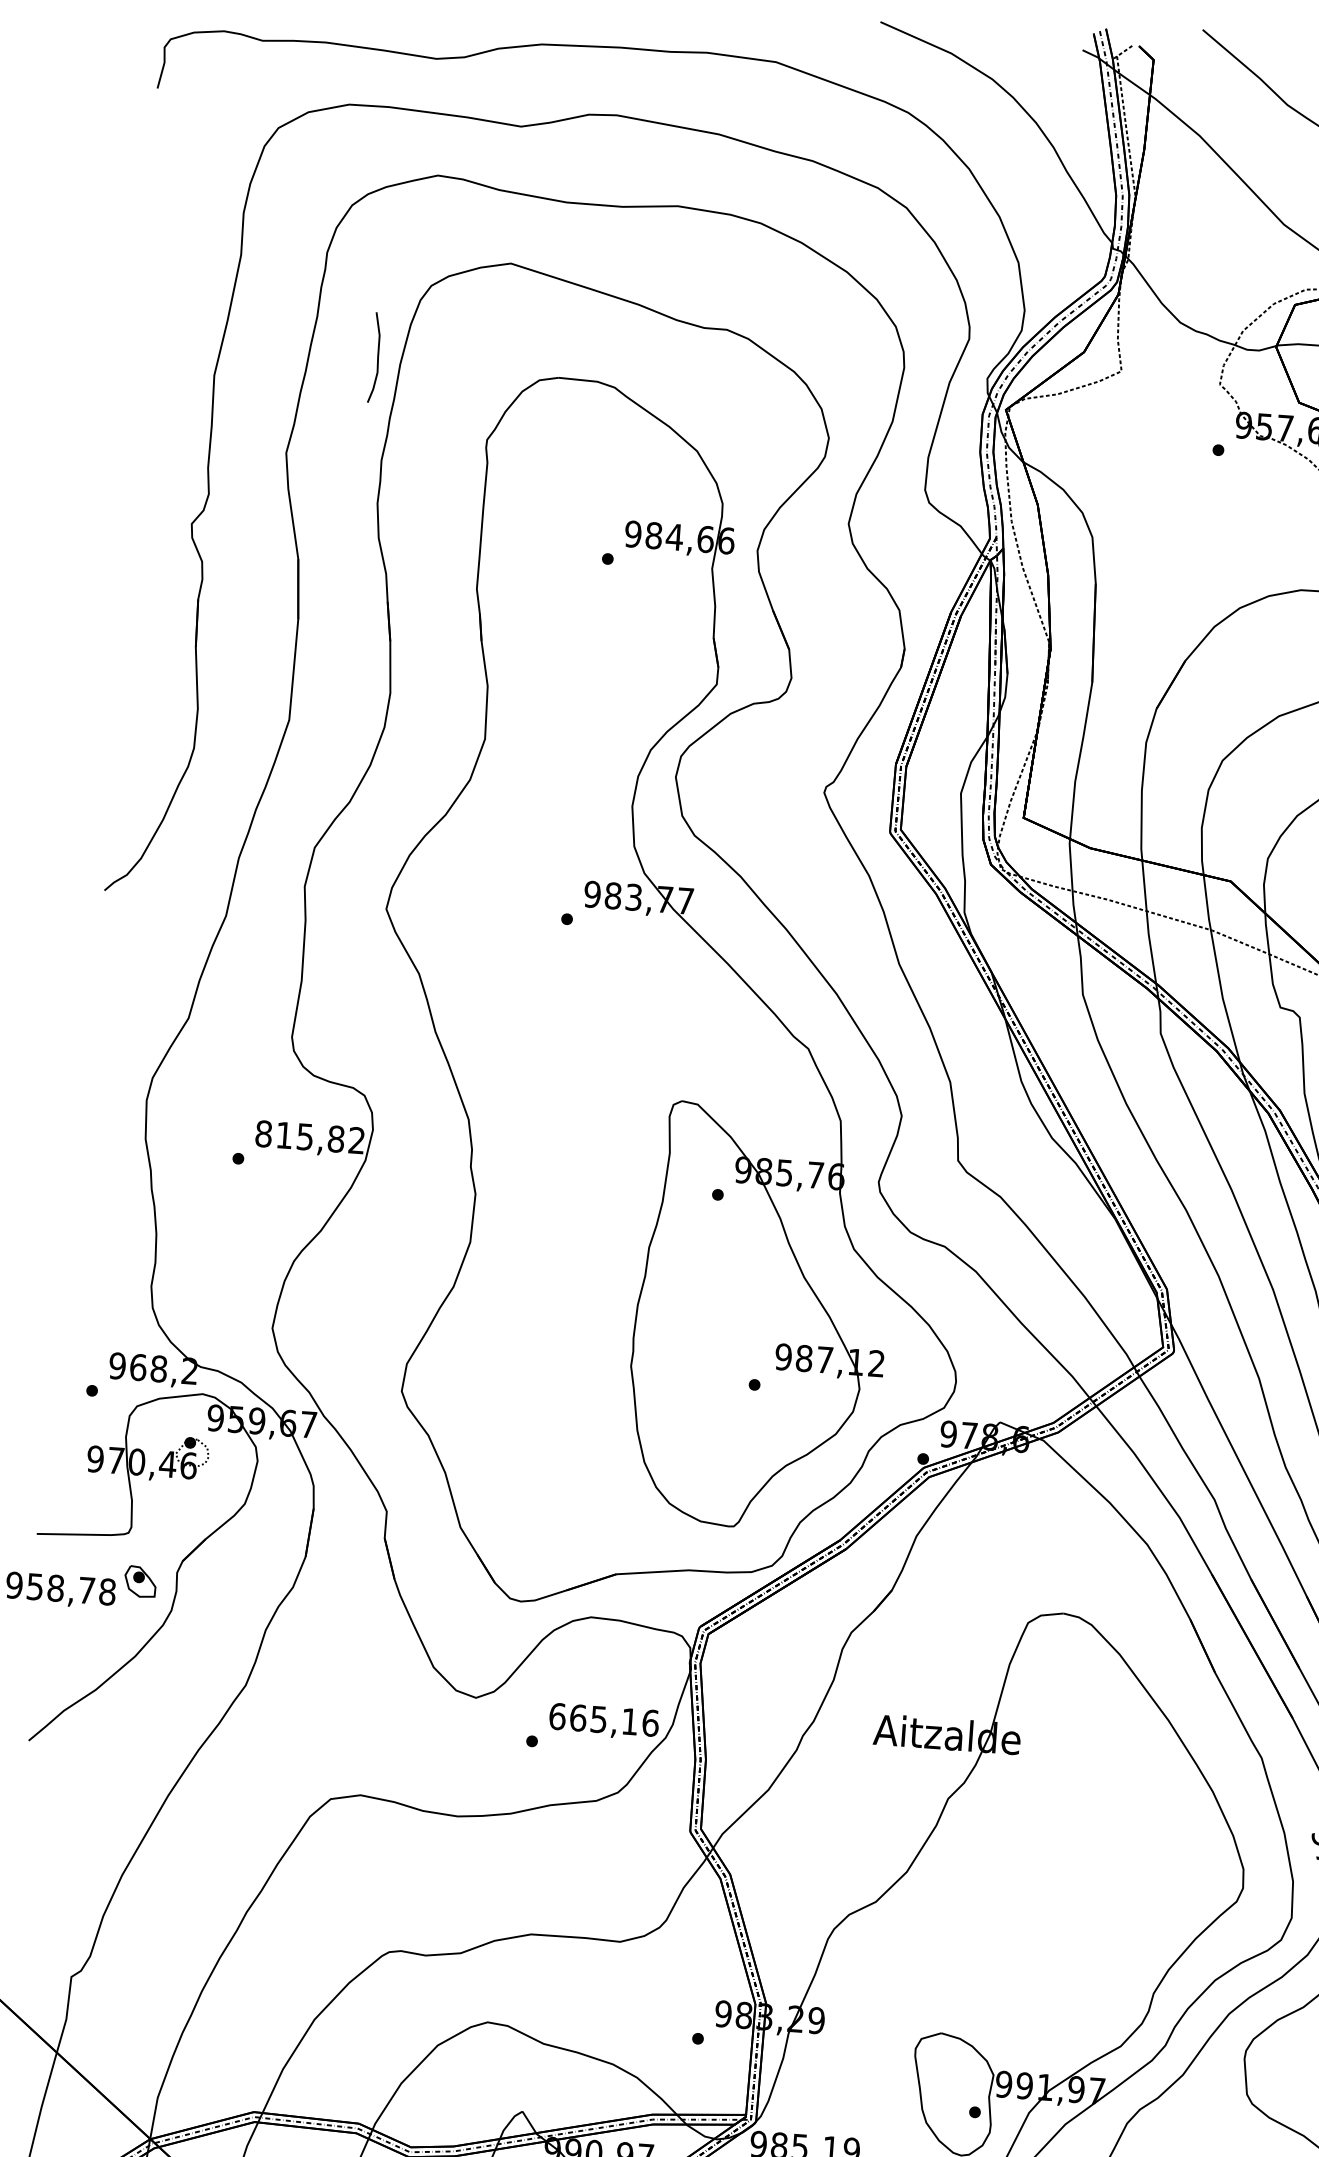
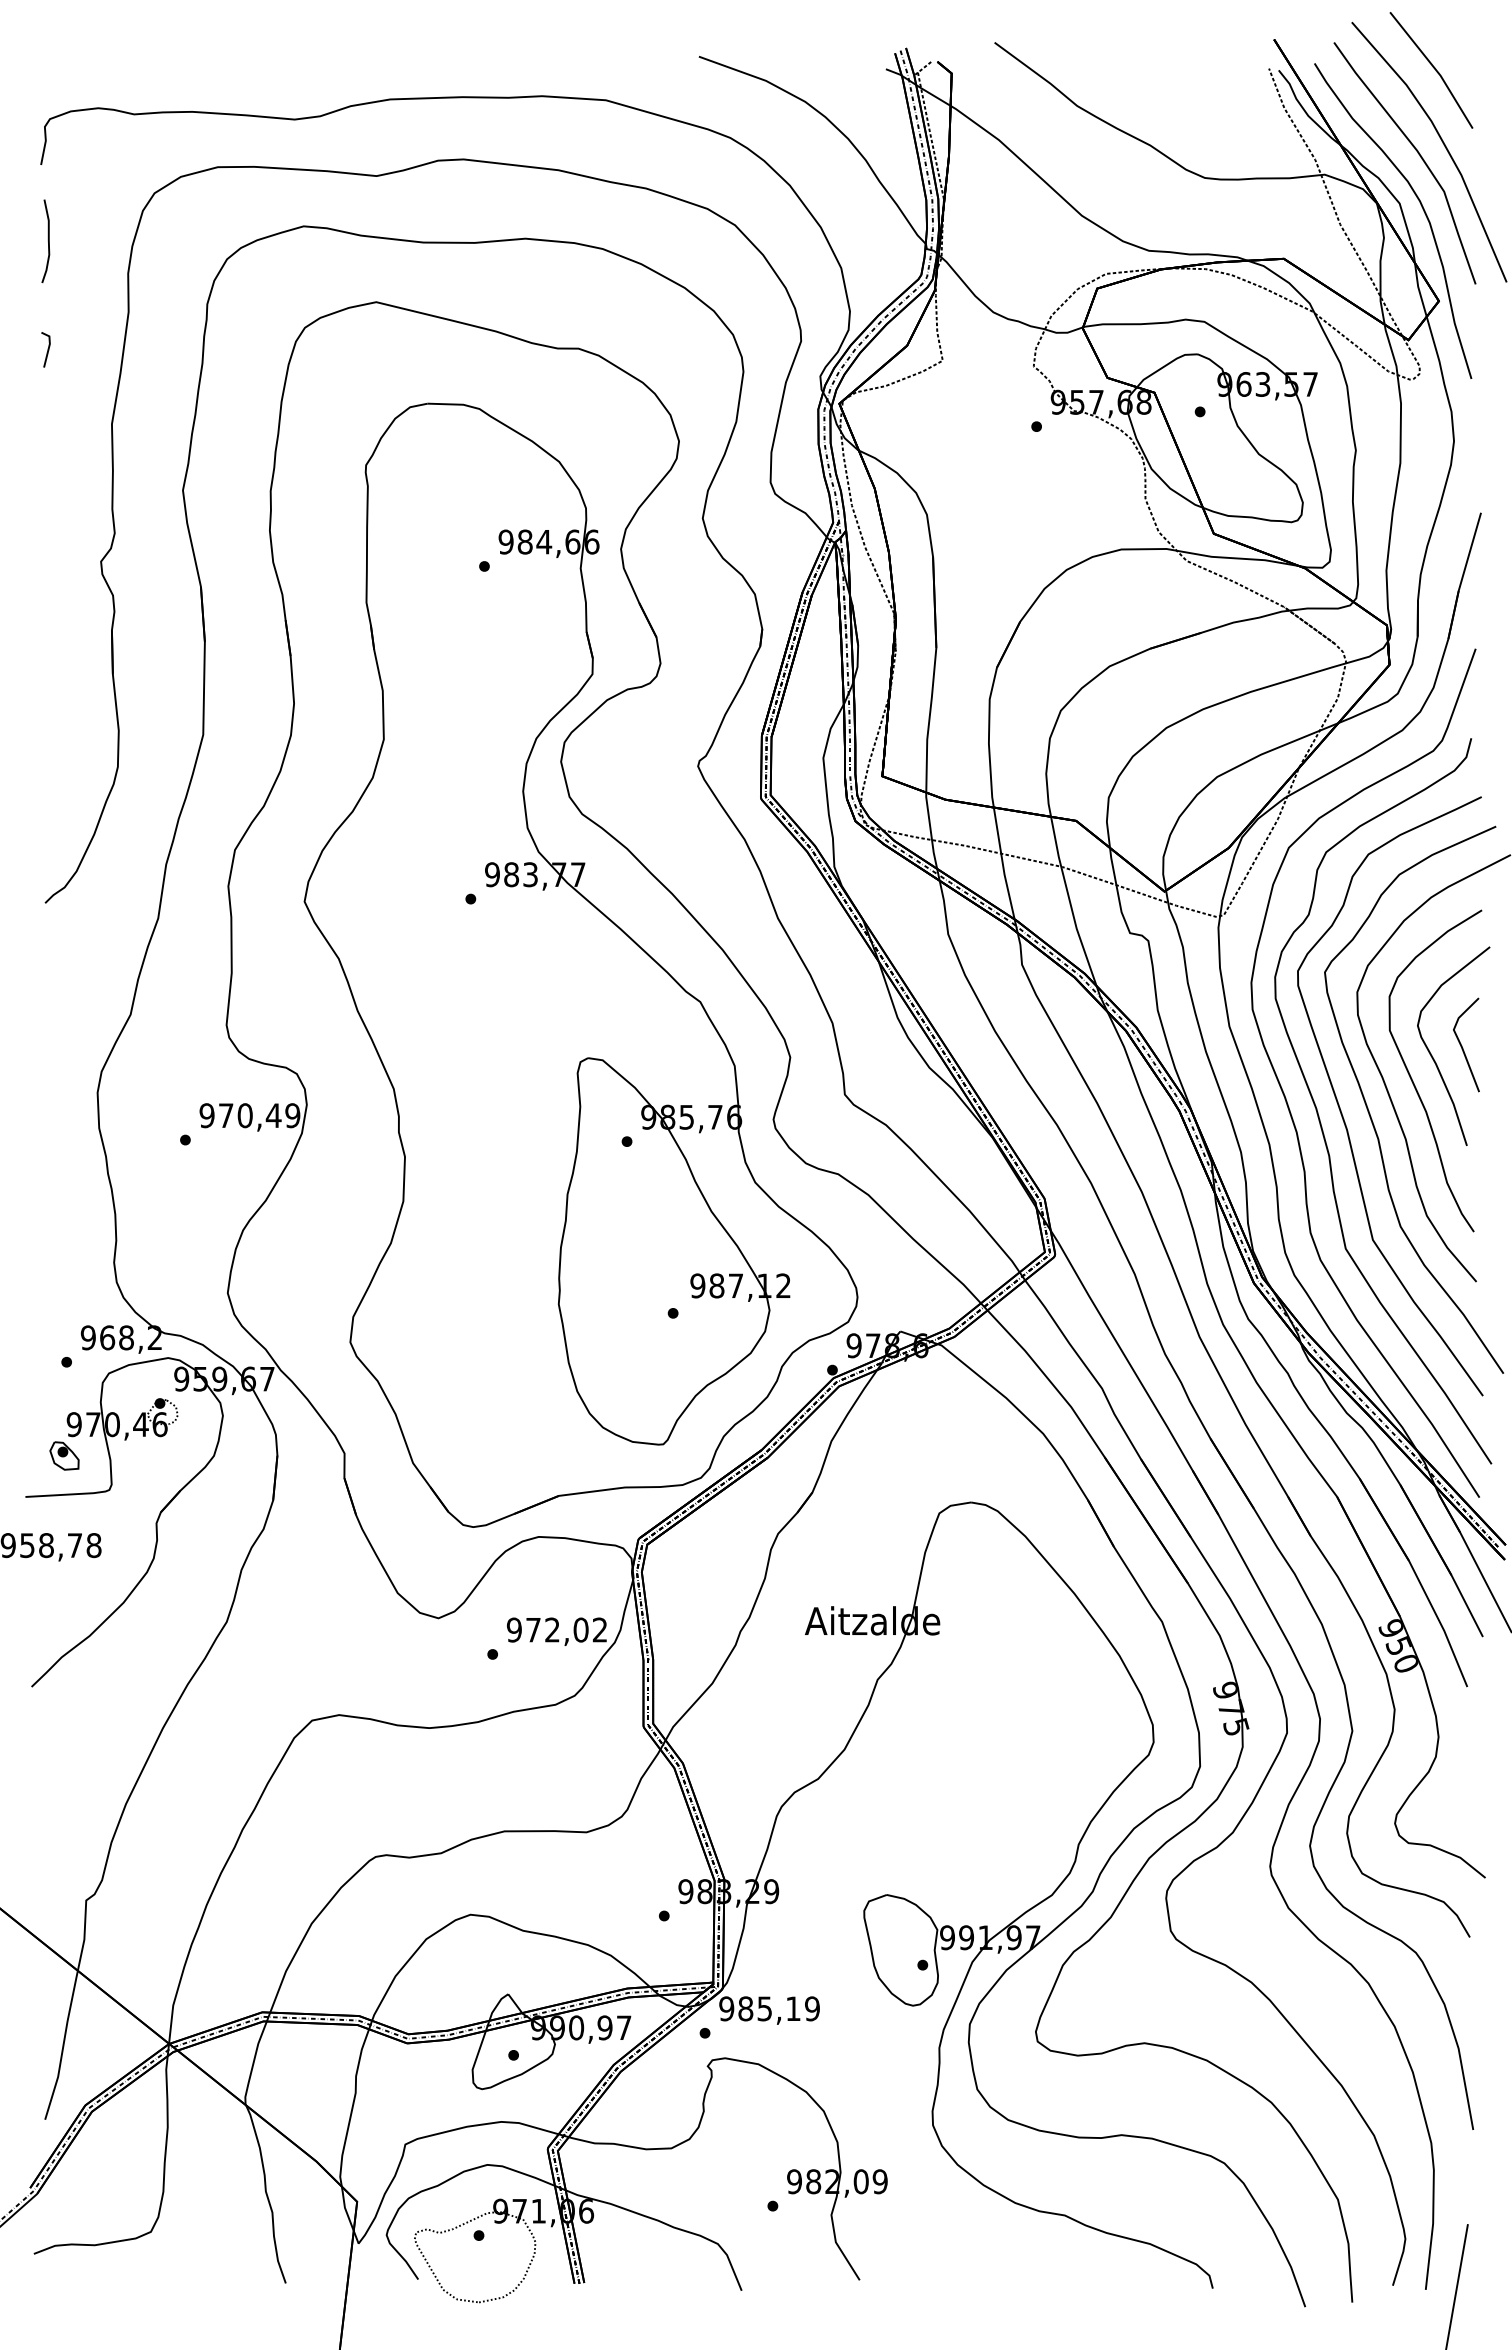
line: (150, 289) -> (47, 349), added
curve: (376, 356) -> (47, 240), moved
text: (309, 1137) -> (249, 1115), 815,82 -> 970,49
part: (140, 1581) -> (64, 1455), moved
text: (603, 1719) -> (556, 1629), 665,16 -> 972,02

